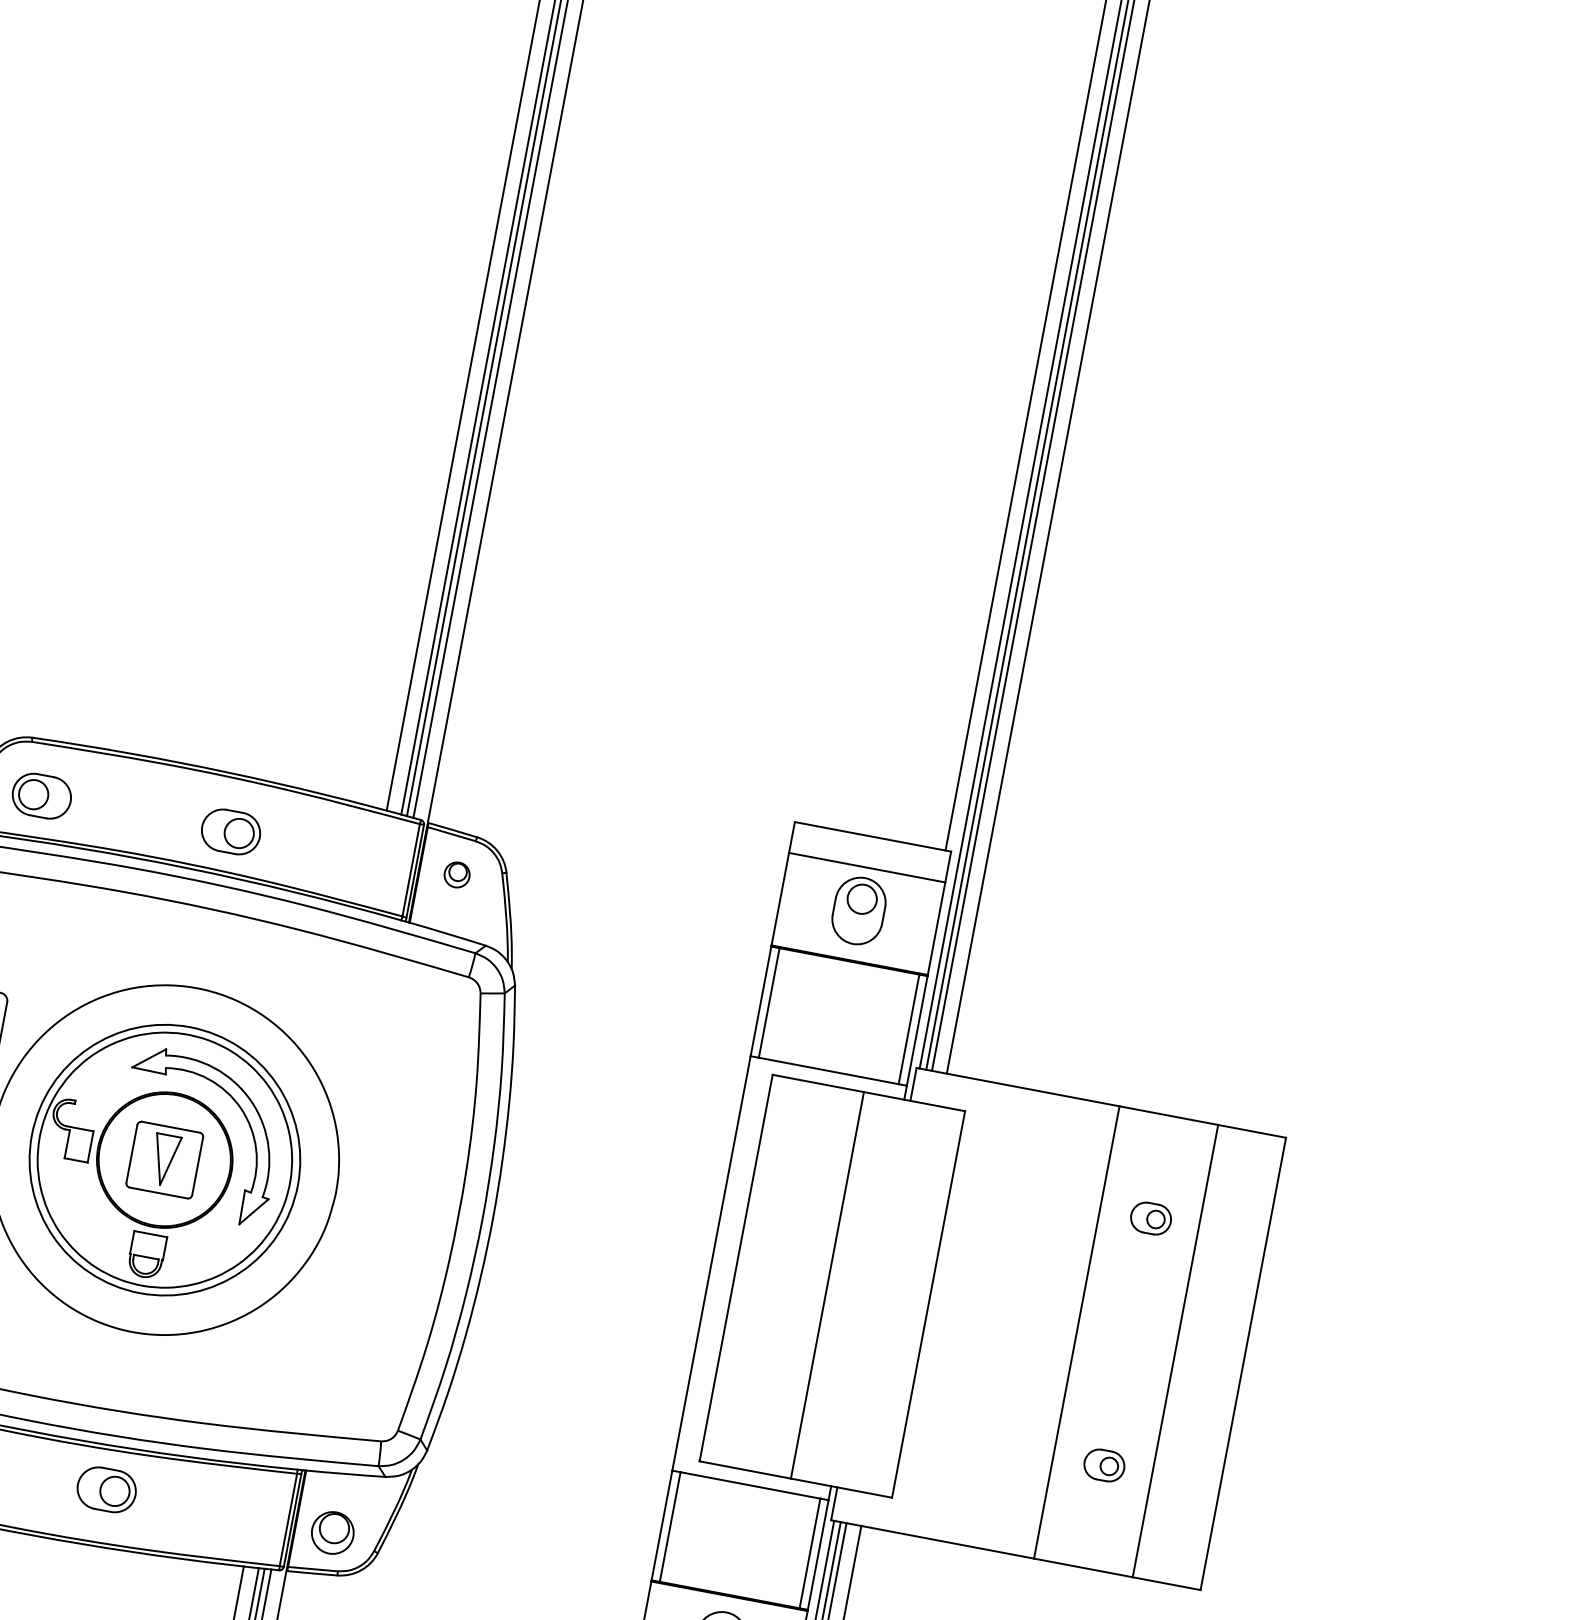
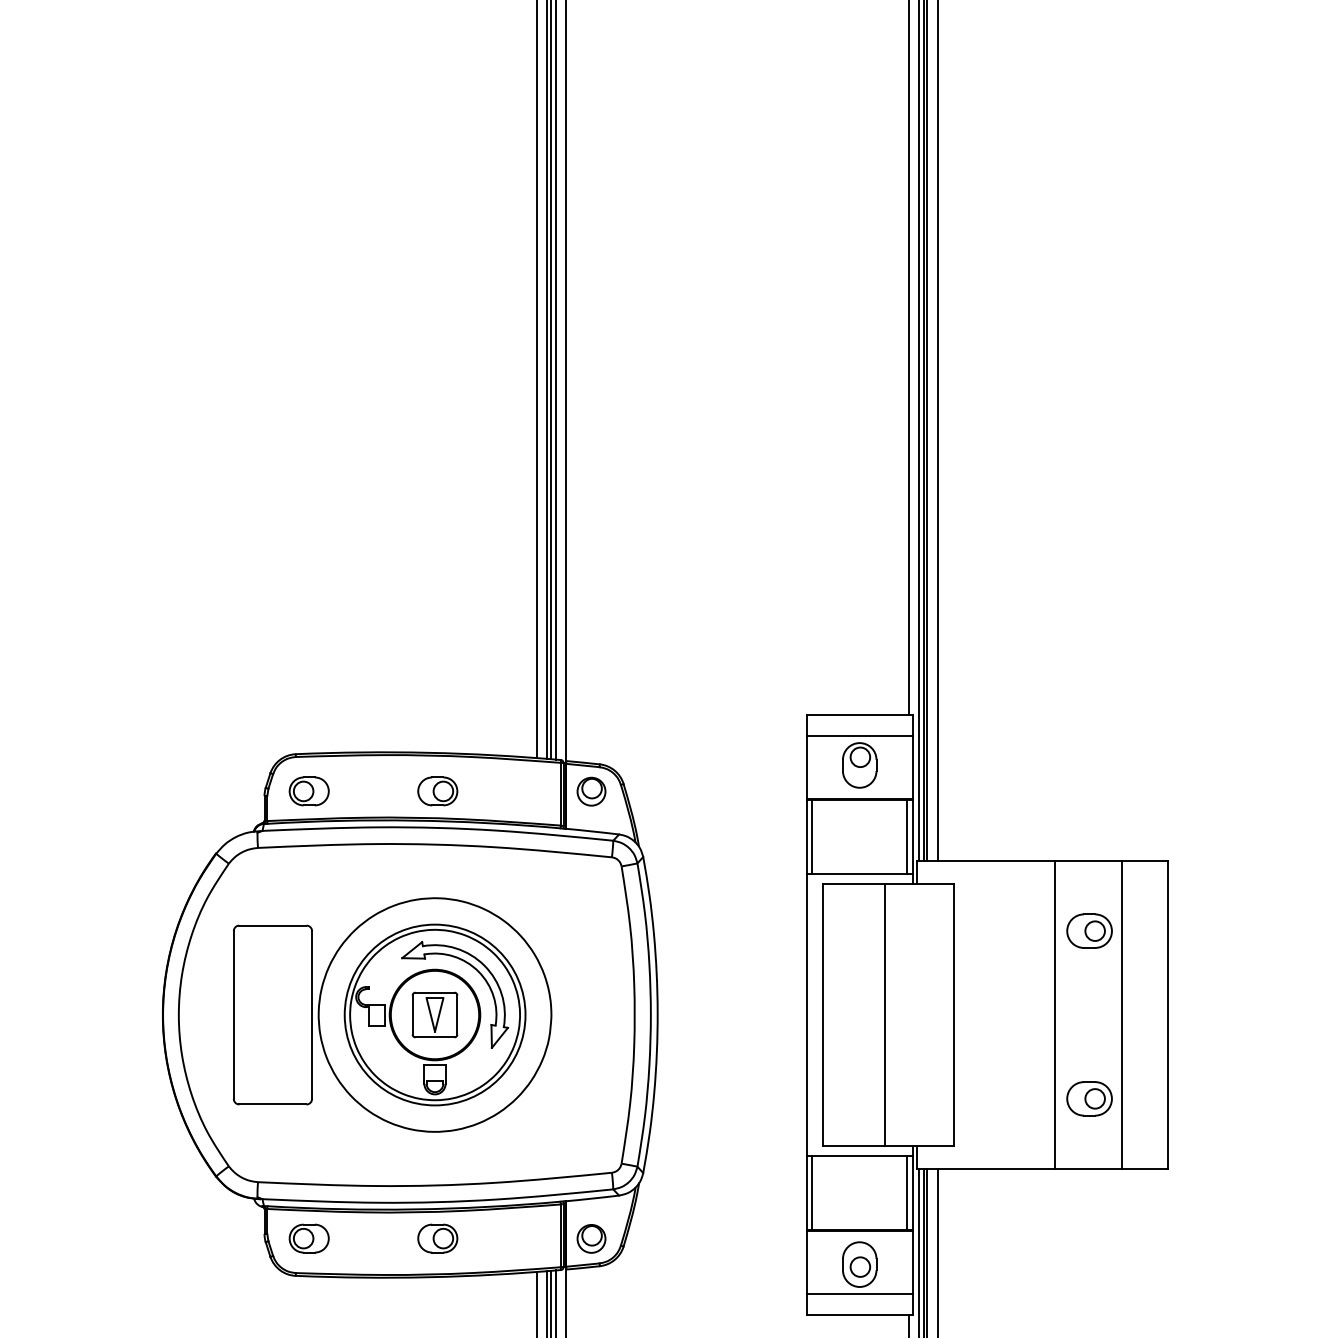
part: (457, 874) -> (591, 791), size x1.67
part: (1151, 1217) -> (1089, 930), size x1.67
part: (1104, 1464) -> (1089, 1098), size x1.67

